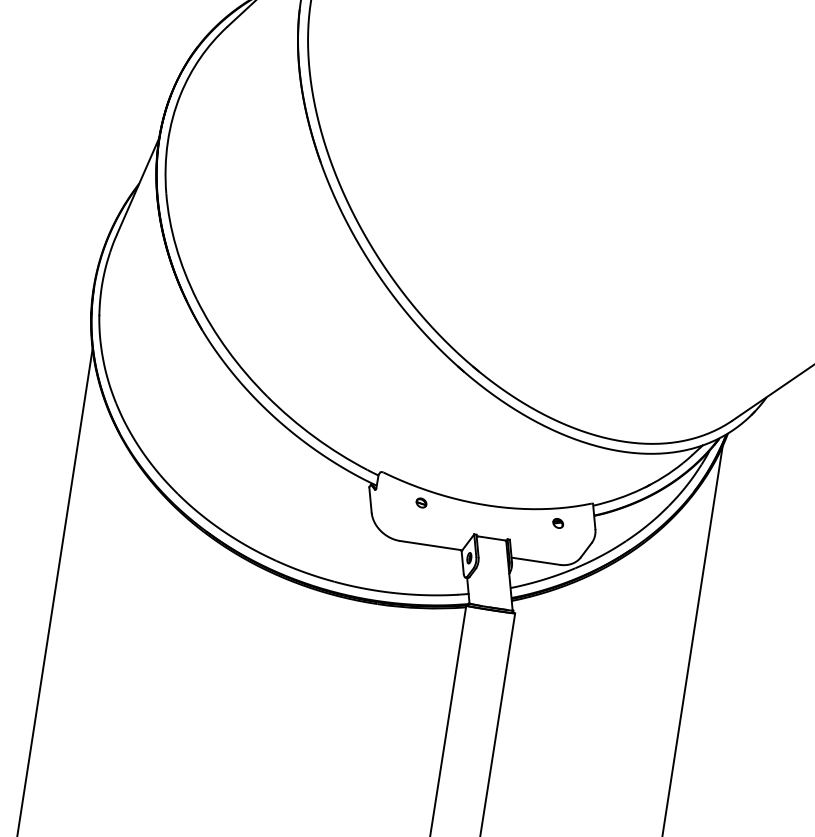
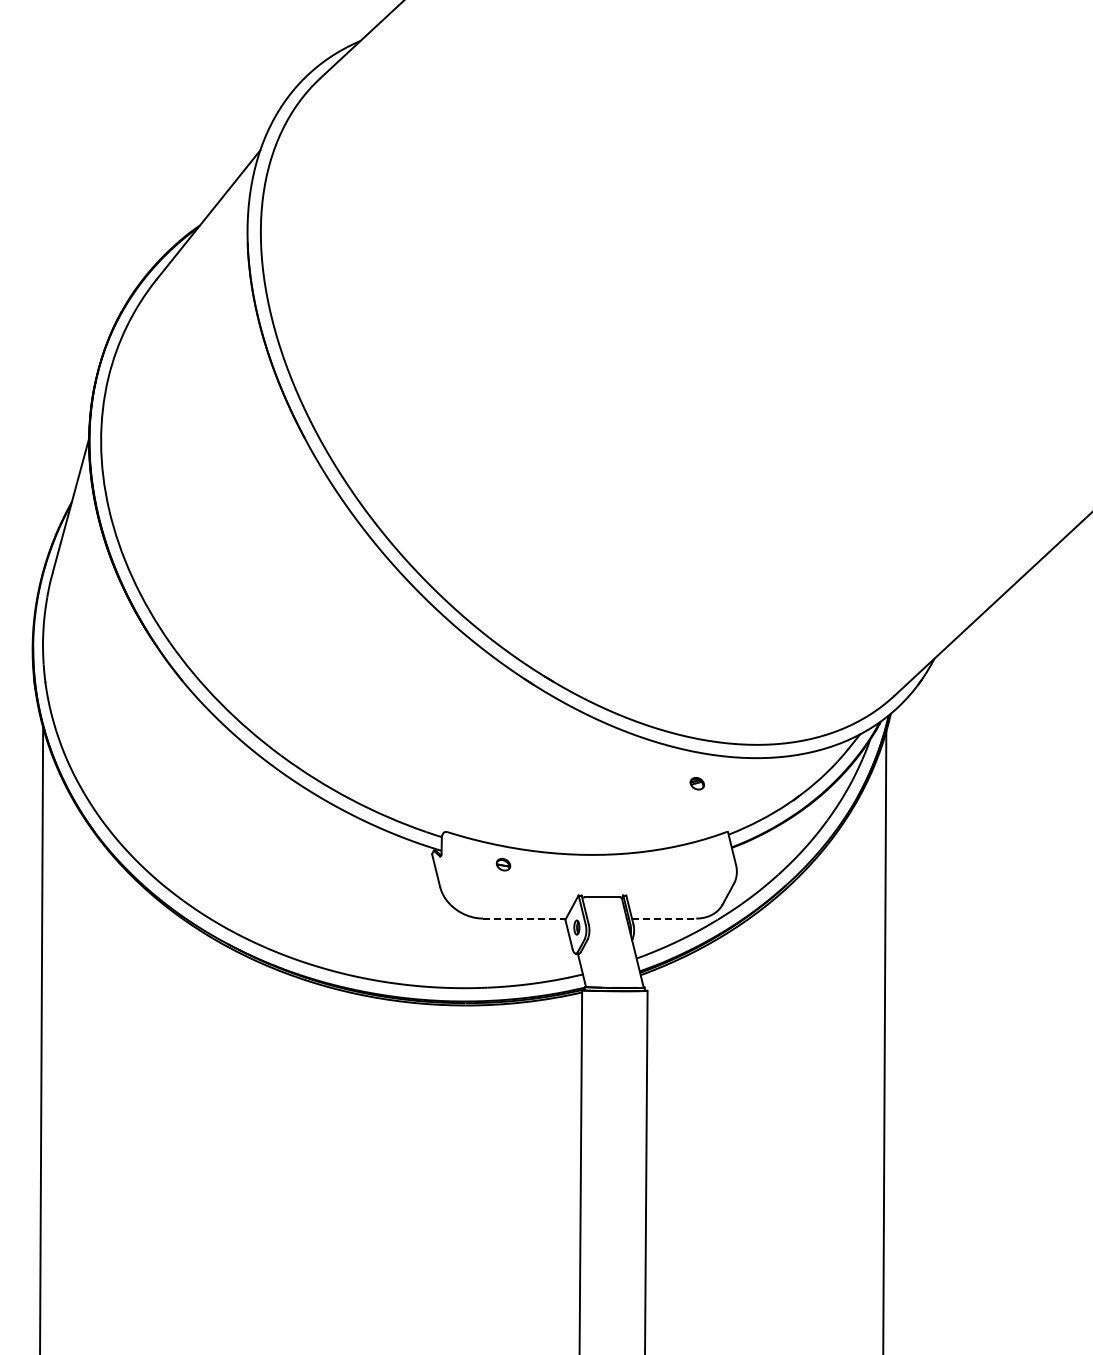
part: (557, 523) -> (696, 783), moved
line: (431, 545) -> (524, 918), solid -> dashed
line: (535, 561) -> (664, 918), solid -> dashed

